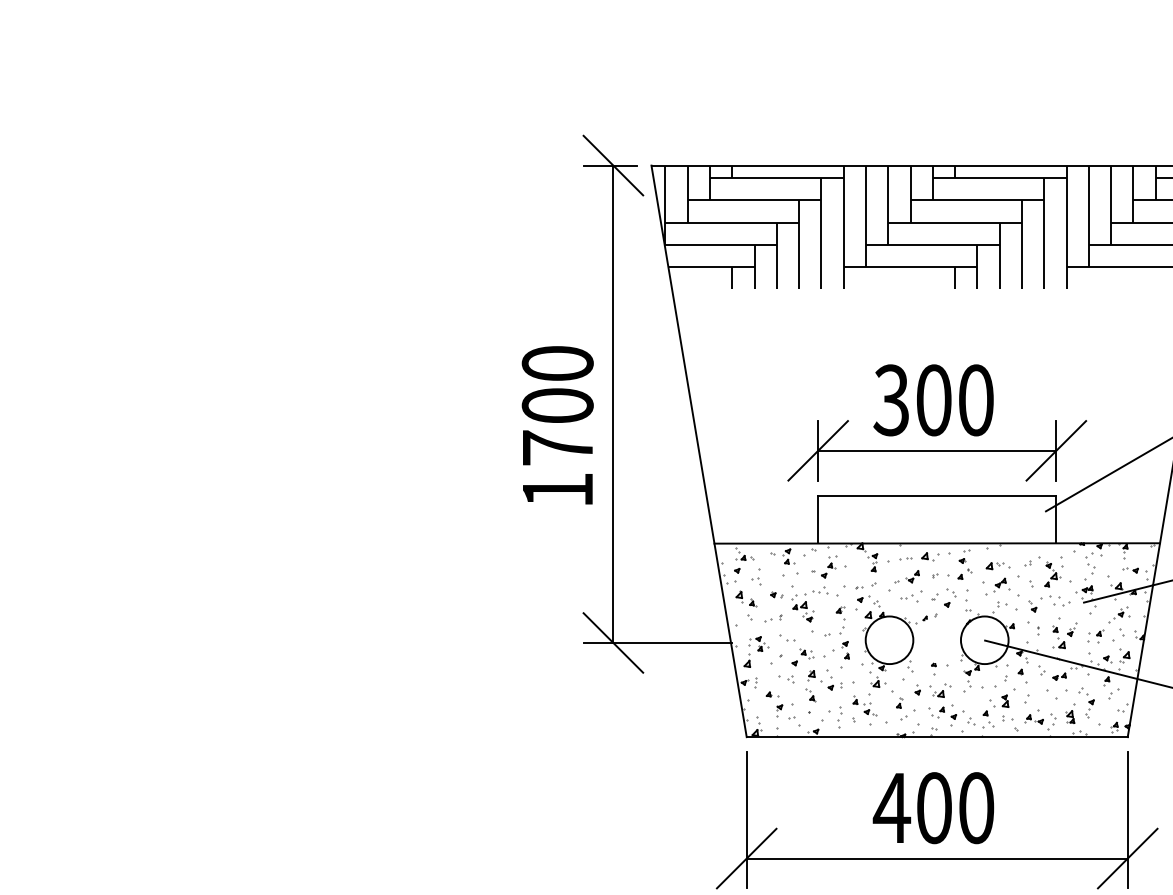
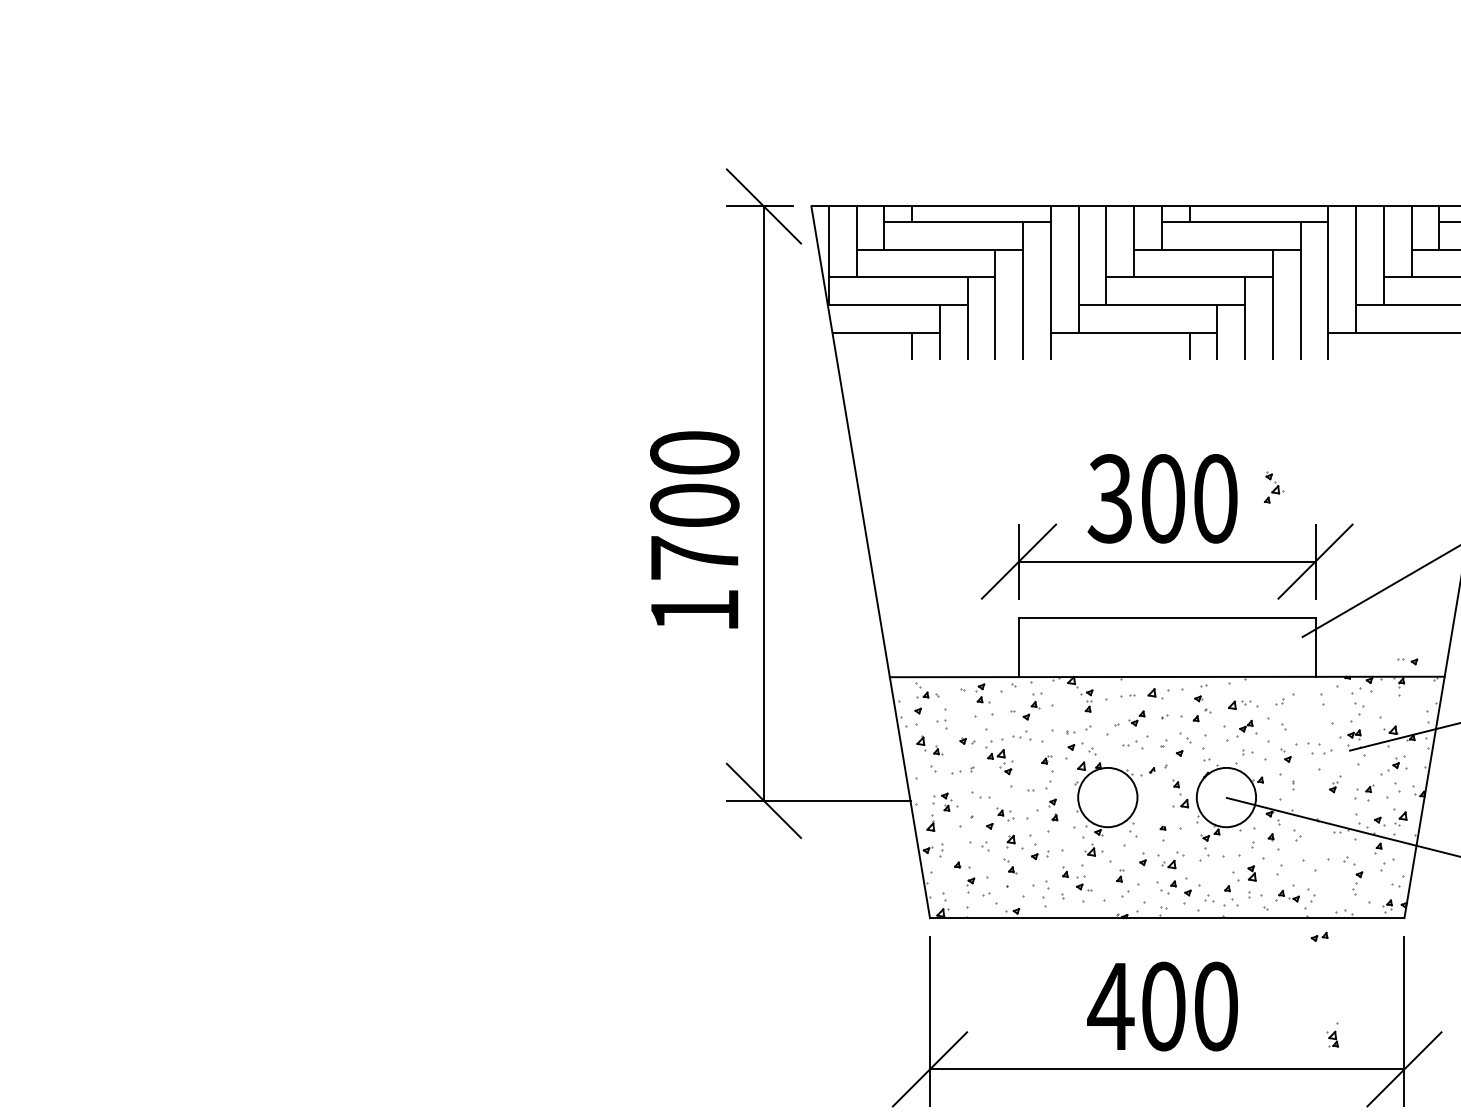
part: (1130, 570) -> (1407, 661), moved
part: (1052, 574) -> (1273, 487), moved
part: (1058, 637) -> (1180, 793), moved
part: (1059, 676) -> (1319, 936), moved
part: (1069, 713) -> (1332, 1034), moved

